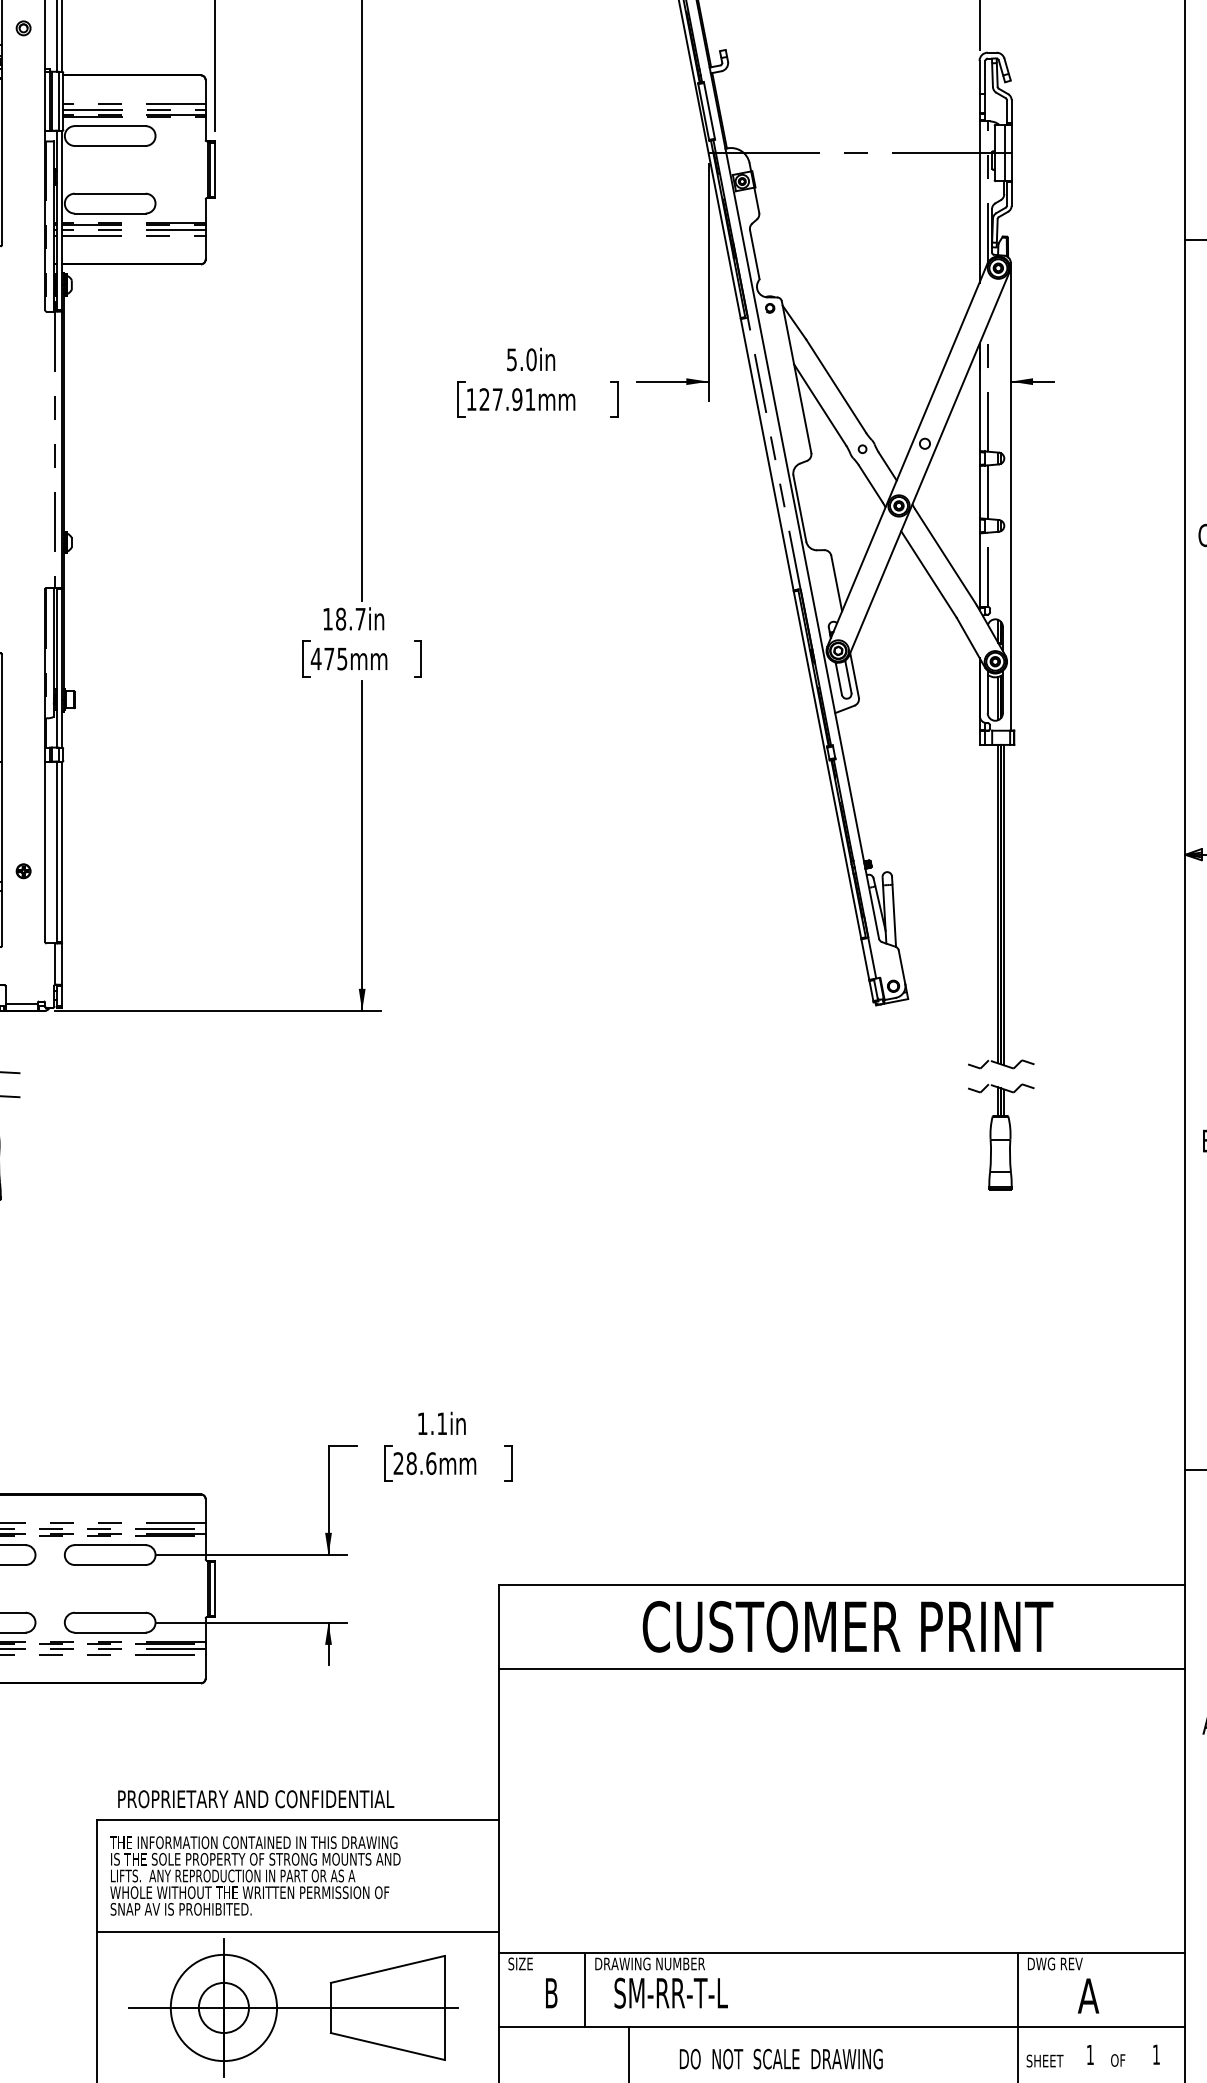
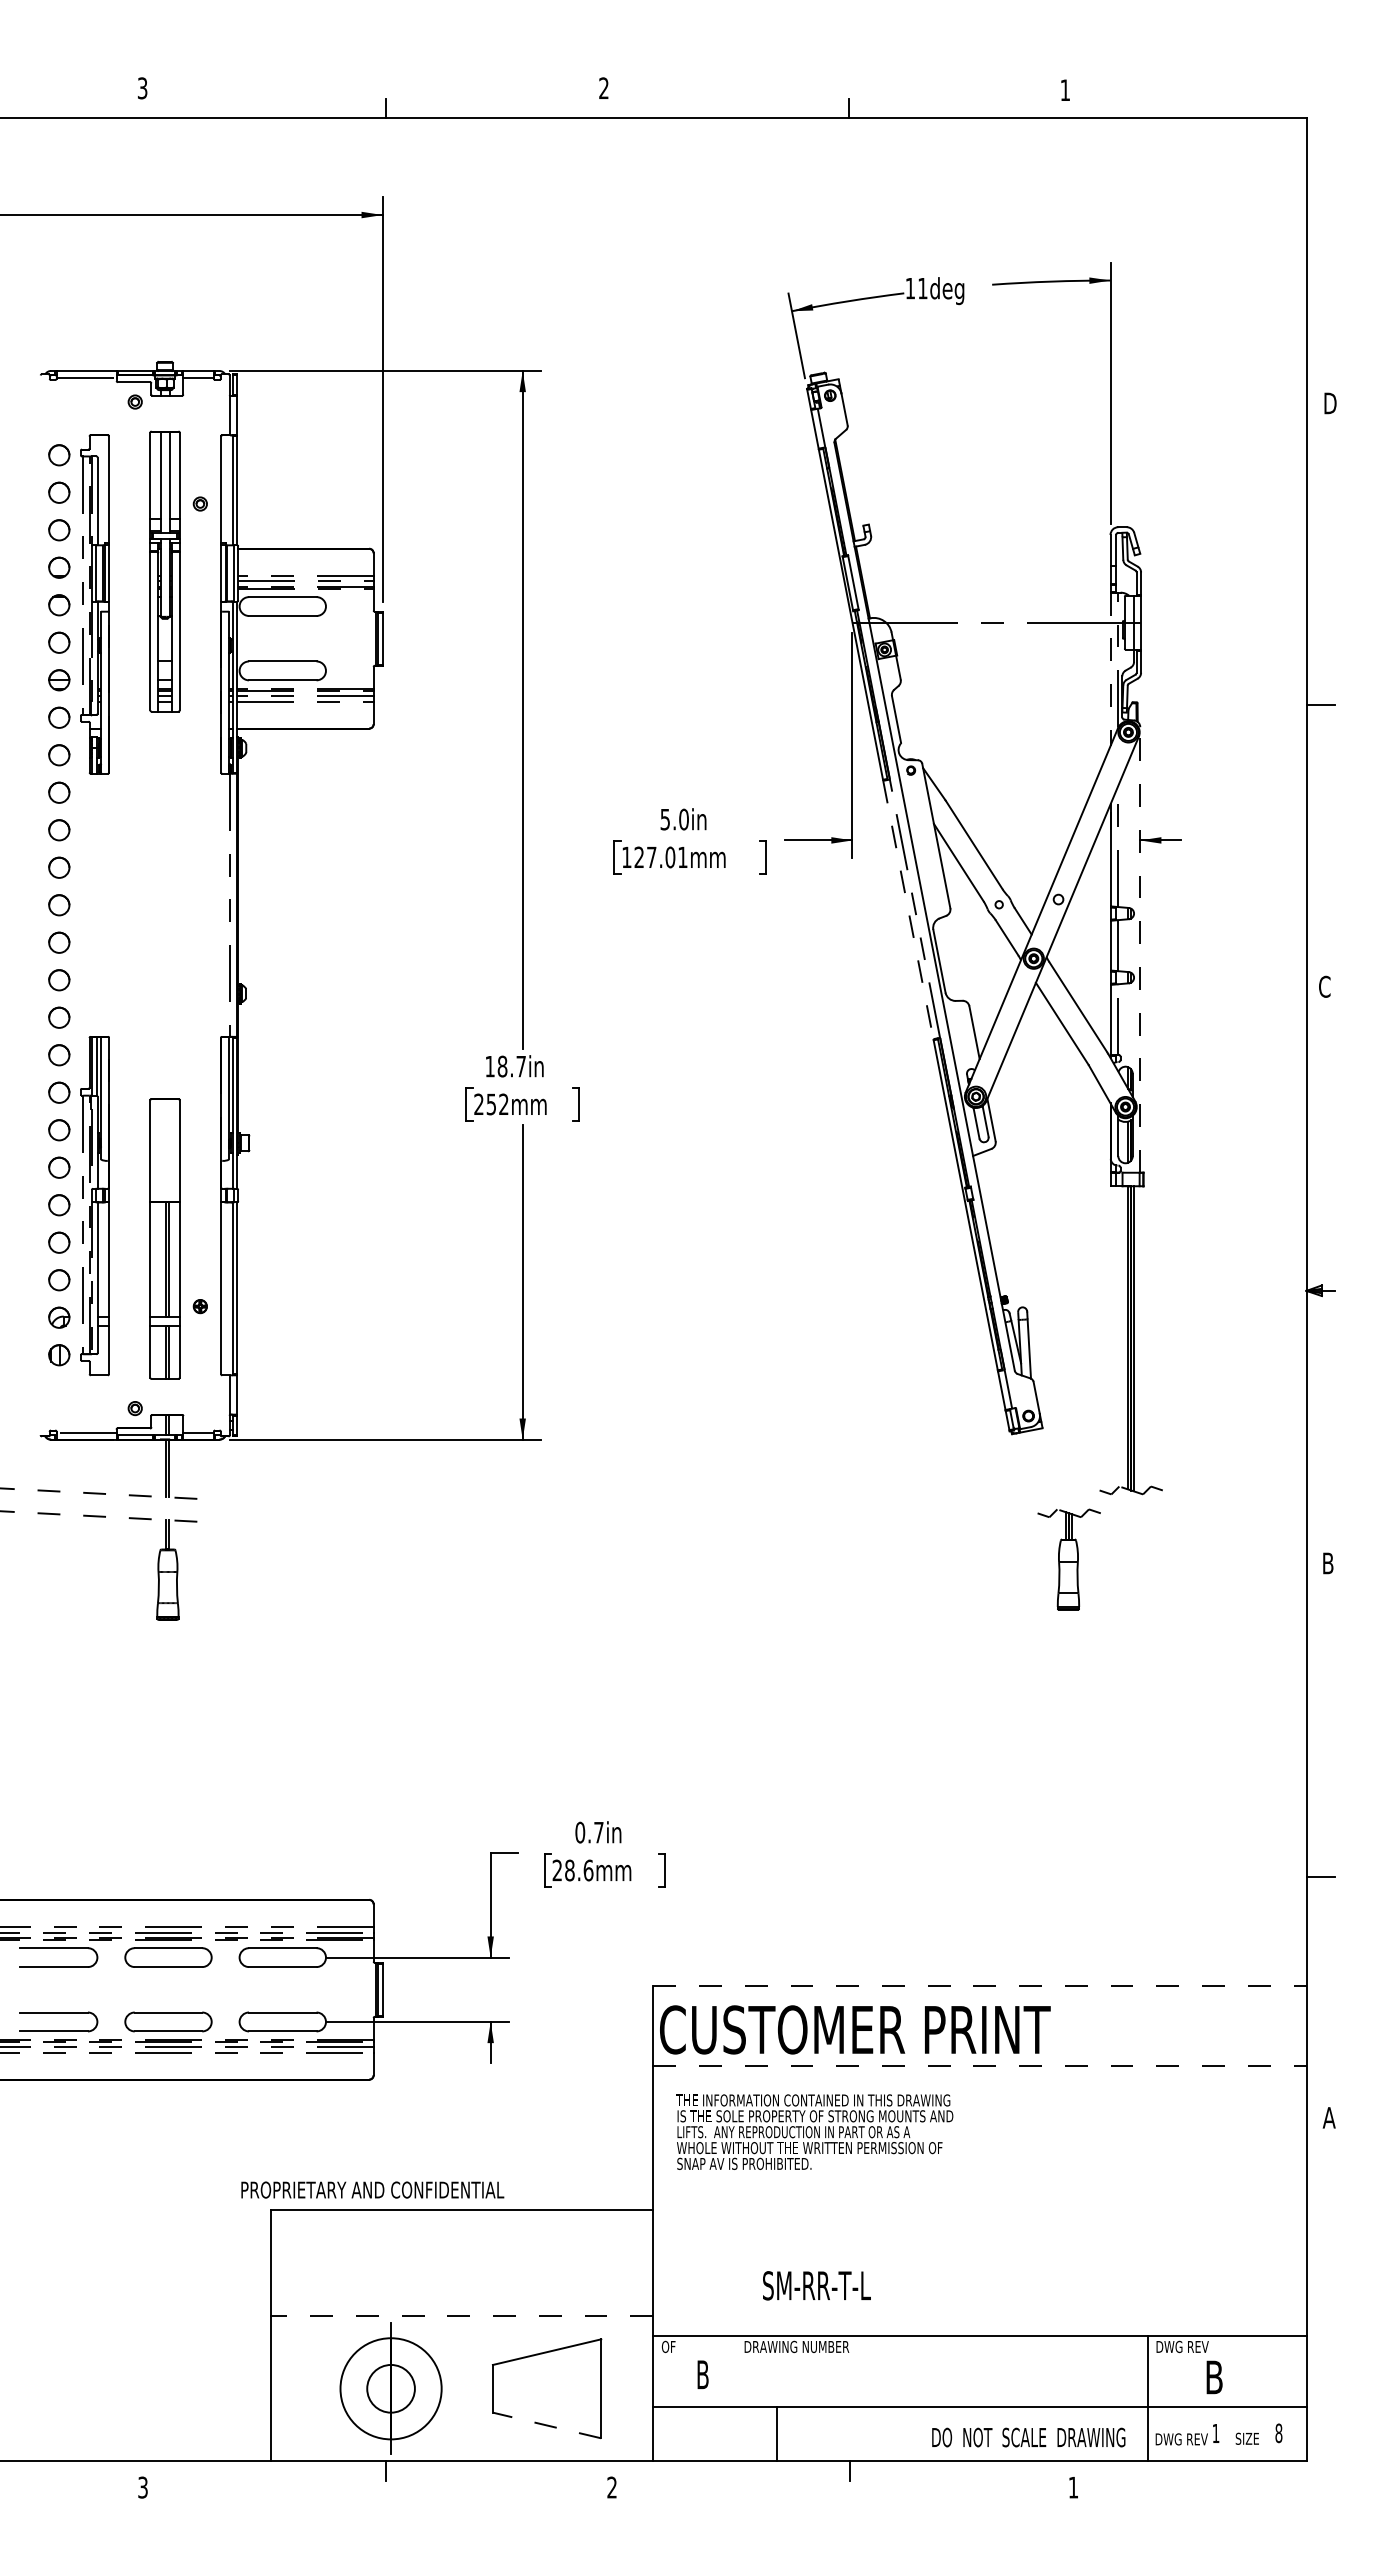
line: (979, 202) -> (1110, 669), solid -> dashed
text: (517, 399) -> (670, 857), 127.91mm -> 127.01mm
line: (767, 455) -> (908, 910), solid -> dashed
line: (1011, 496) -> (1140, 949), solid -> dashed
text: (328, 659) -> (490, 1104), 475mm -> 252mm
part: (1000, 1136) -> (1068, 1559), moved
text: (432, 1423) -> (589, 1832), 1.1in -> 0.7in
line: (842, 1584) -> (980, 1985), solid -> dashed
text: (848, 1626) -> (855, 2029), moved
line: (842, 1668) -> (980, 2065), solid -> dashed
text: (255, 1798) -> (372, 2189), moved
text: (254, 1875) -> (814, 2131), moved
line: (297, 1932) -> (461, 2316), solid -> dashed
text: (520, 1963) -> (673, 2346), SIZE -> OF
line: (585, 1989) -> (735, 2371), removed
text: (670, 1992) -> (816, 2285), moved
text: (1088, 1996) -> (1214, 2377), A -> B
line: (293, 2007) -> (457, 2388), removed
line: (388, 2046) -> (547, 2425), solid -> dashed
text: (1155, 2054) -> (1278, 2433), 1 -> 8
text: (781, 2059) -> (1028, 2437), moved
text: (1122, 2060) -> (1246, 2438), OF -> SIZE
text: (1054, 2061) -> (1181, 2439), SHEET -> DWG REV

